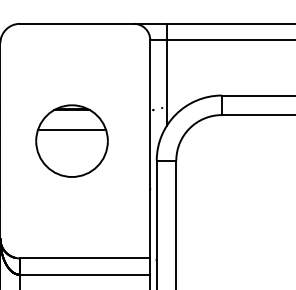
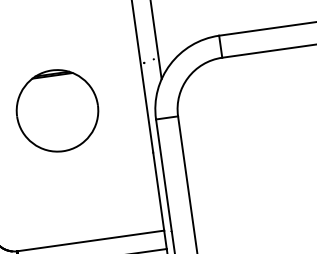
line: (71, 129) -> (55, 97), removed

